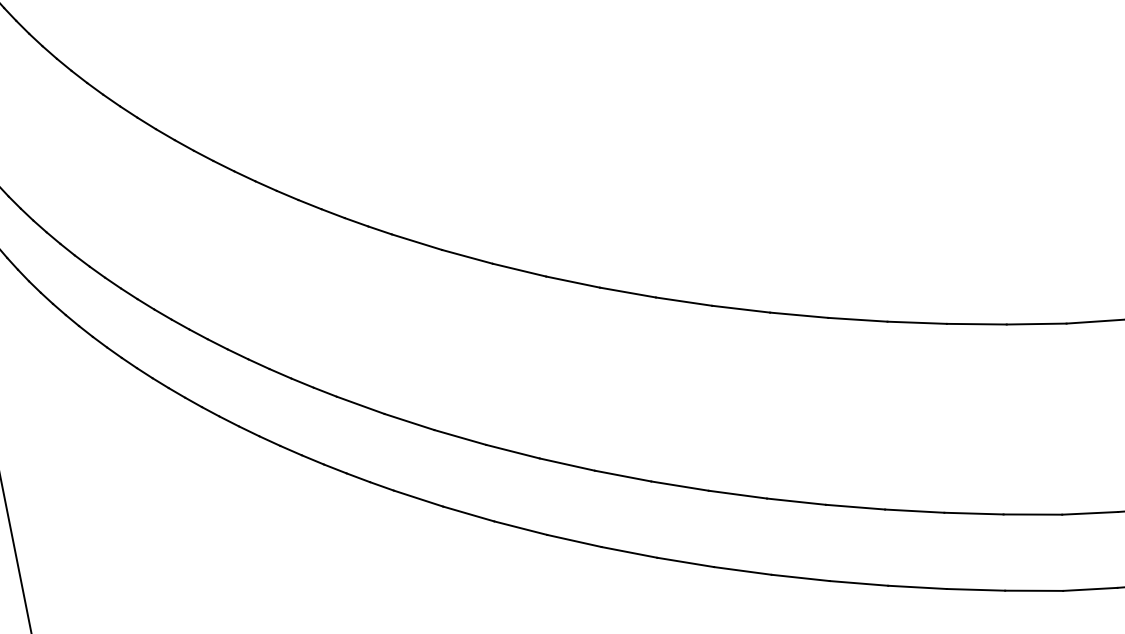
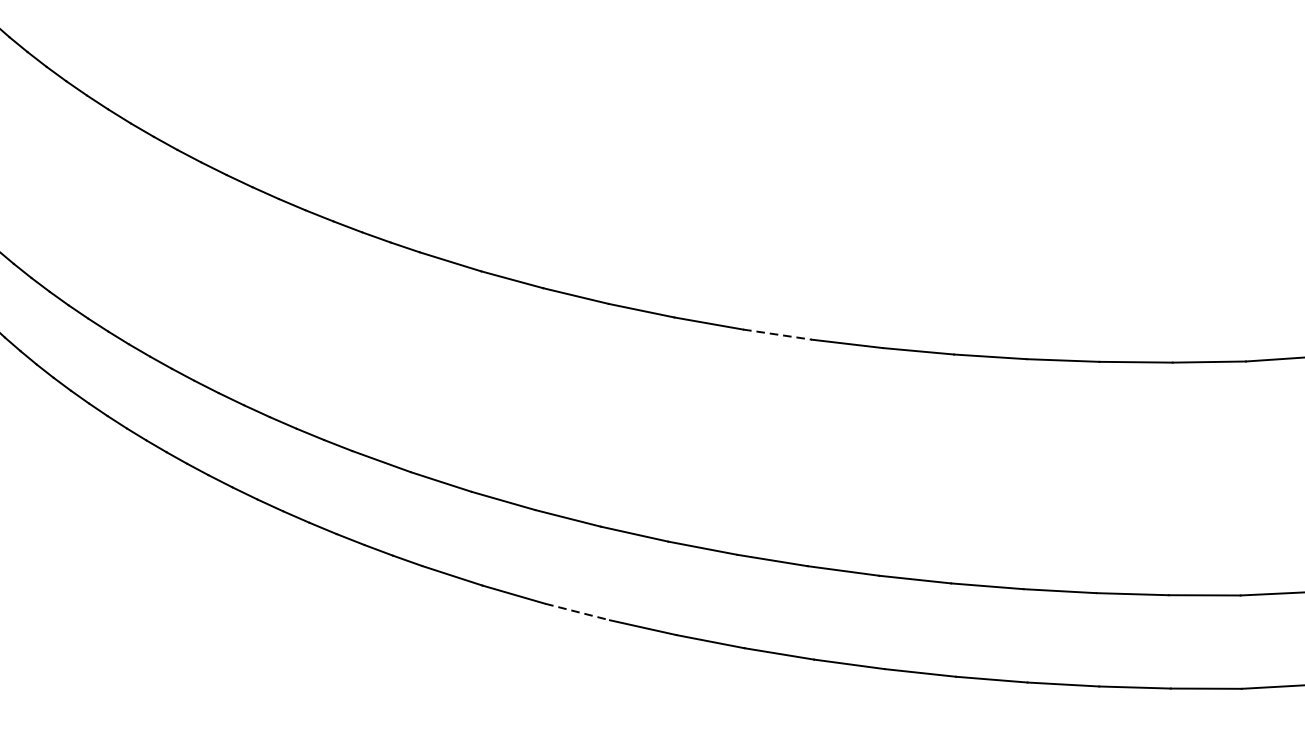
line: (684, 301) -> (778, 334), solid -> dashed
line: (521, 528) -> (578, 612), solid -> dashed

